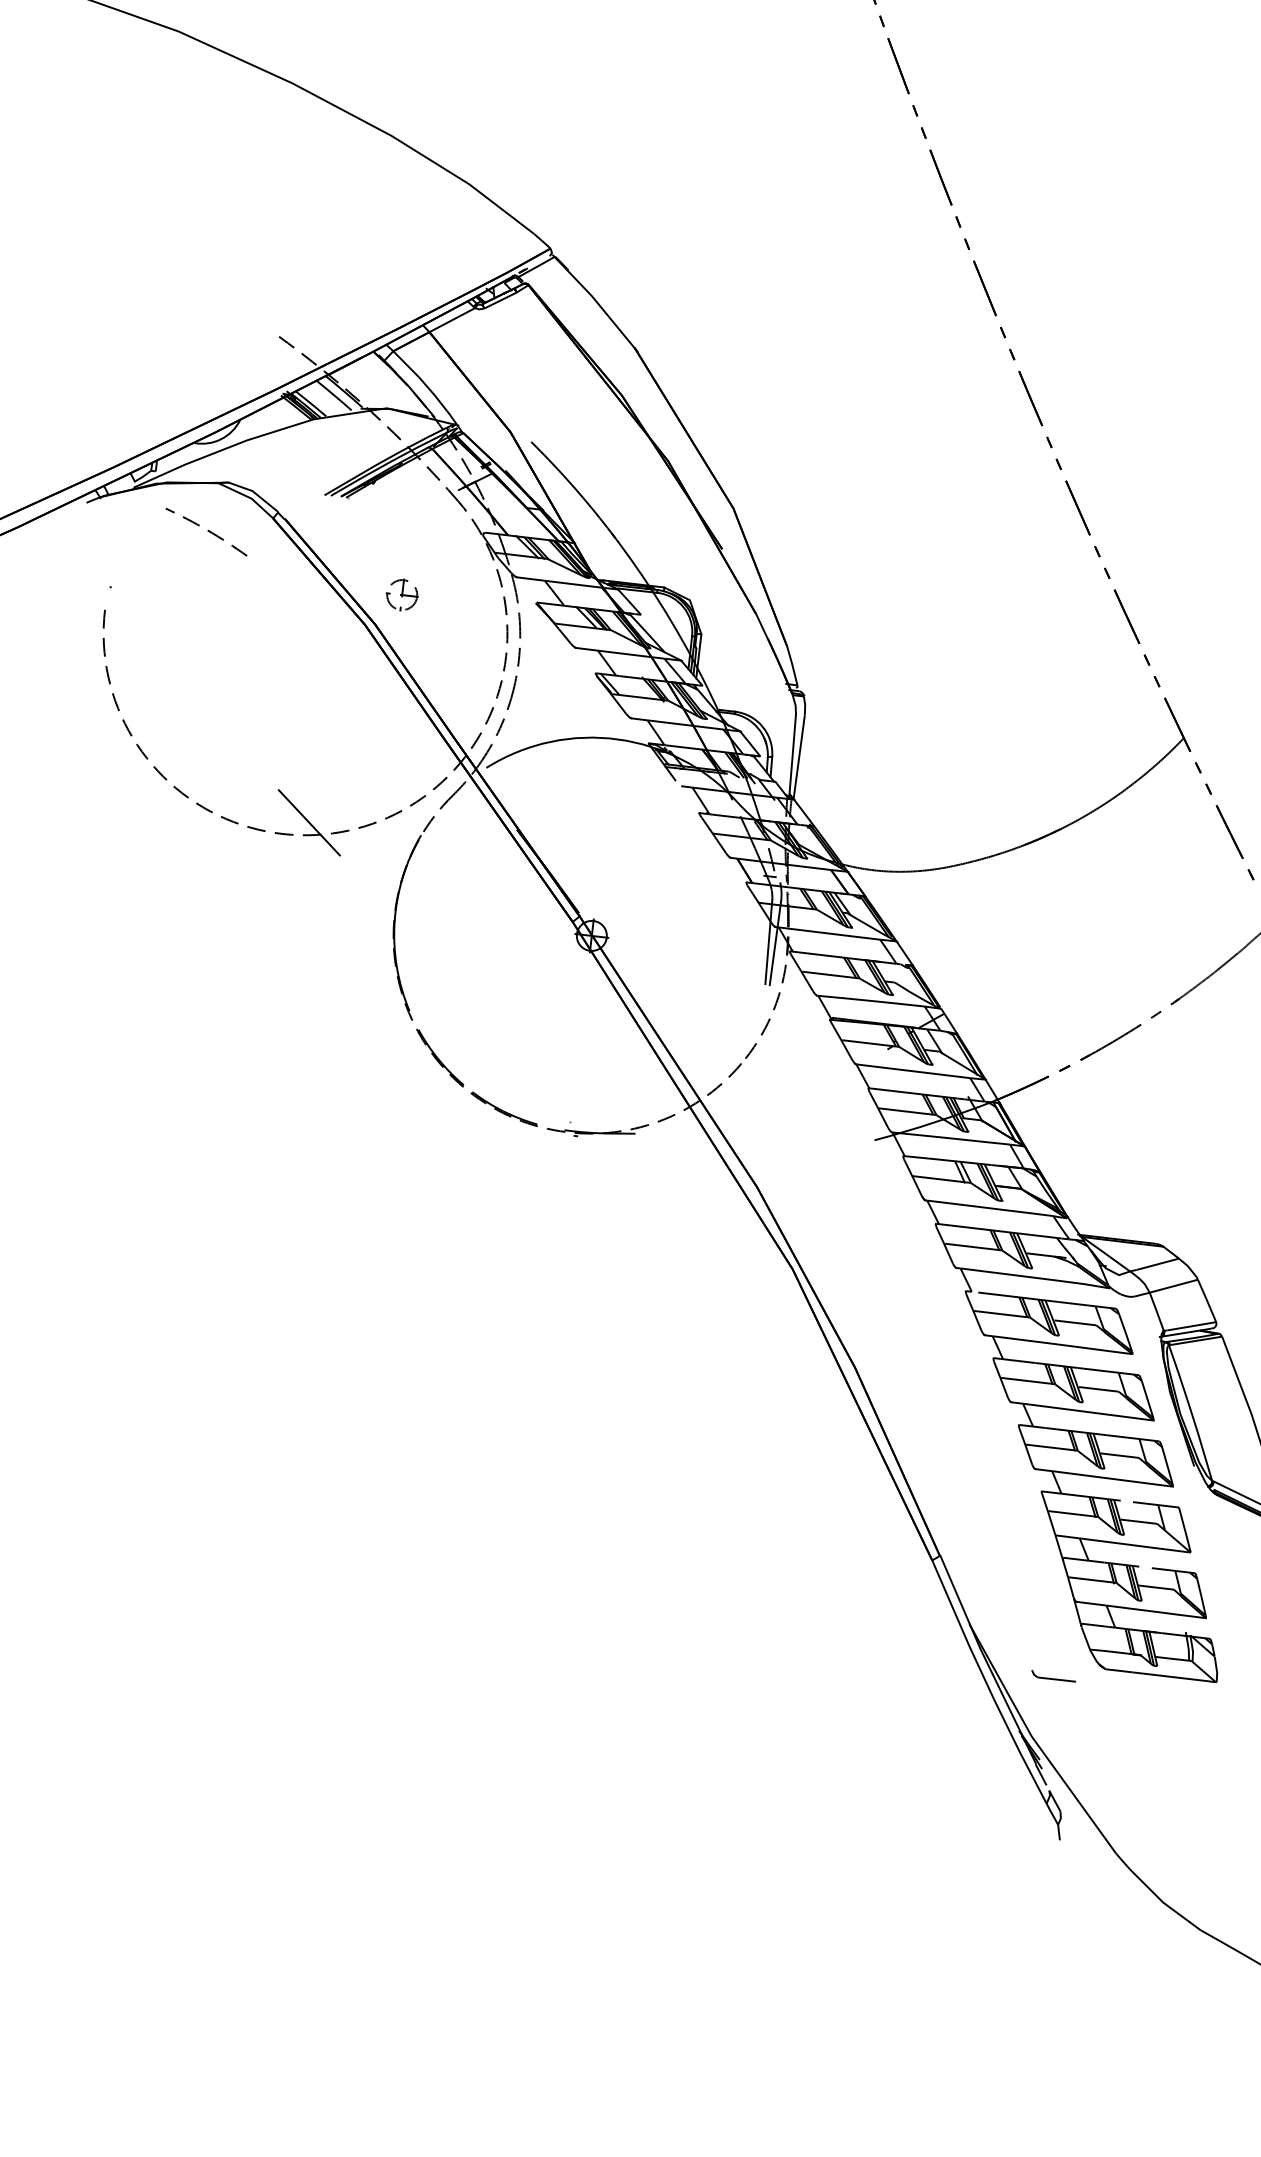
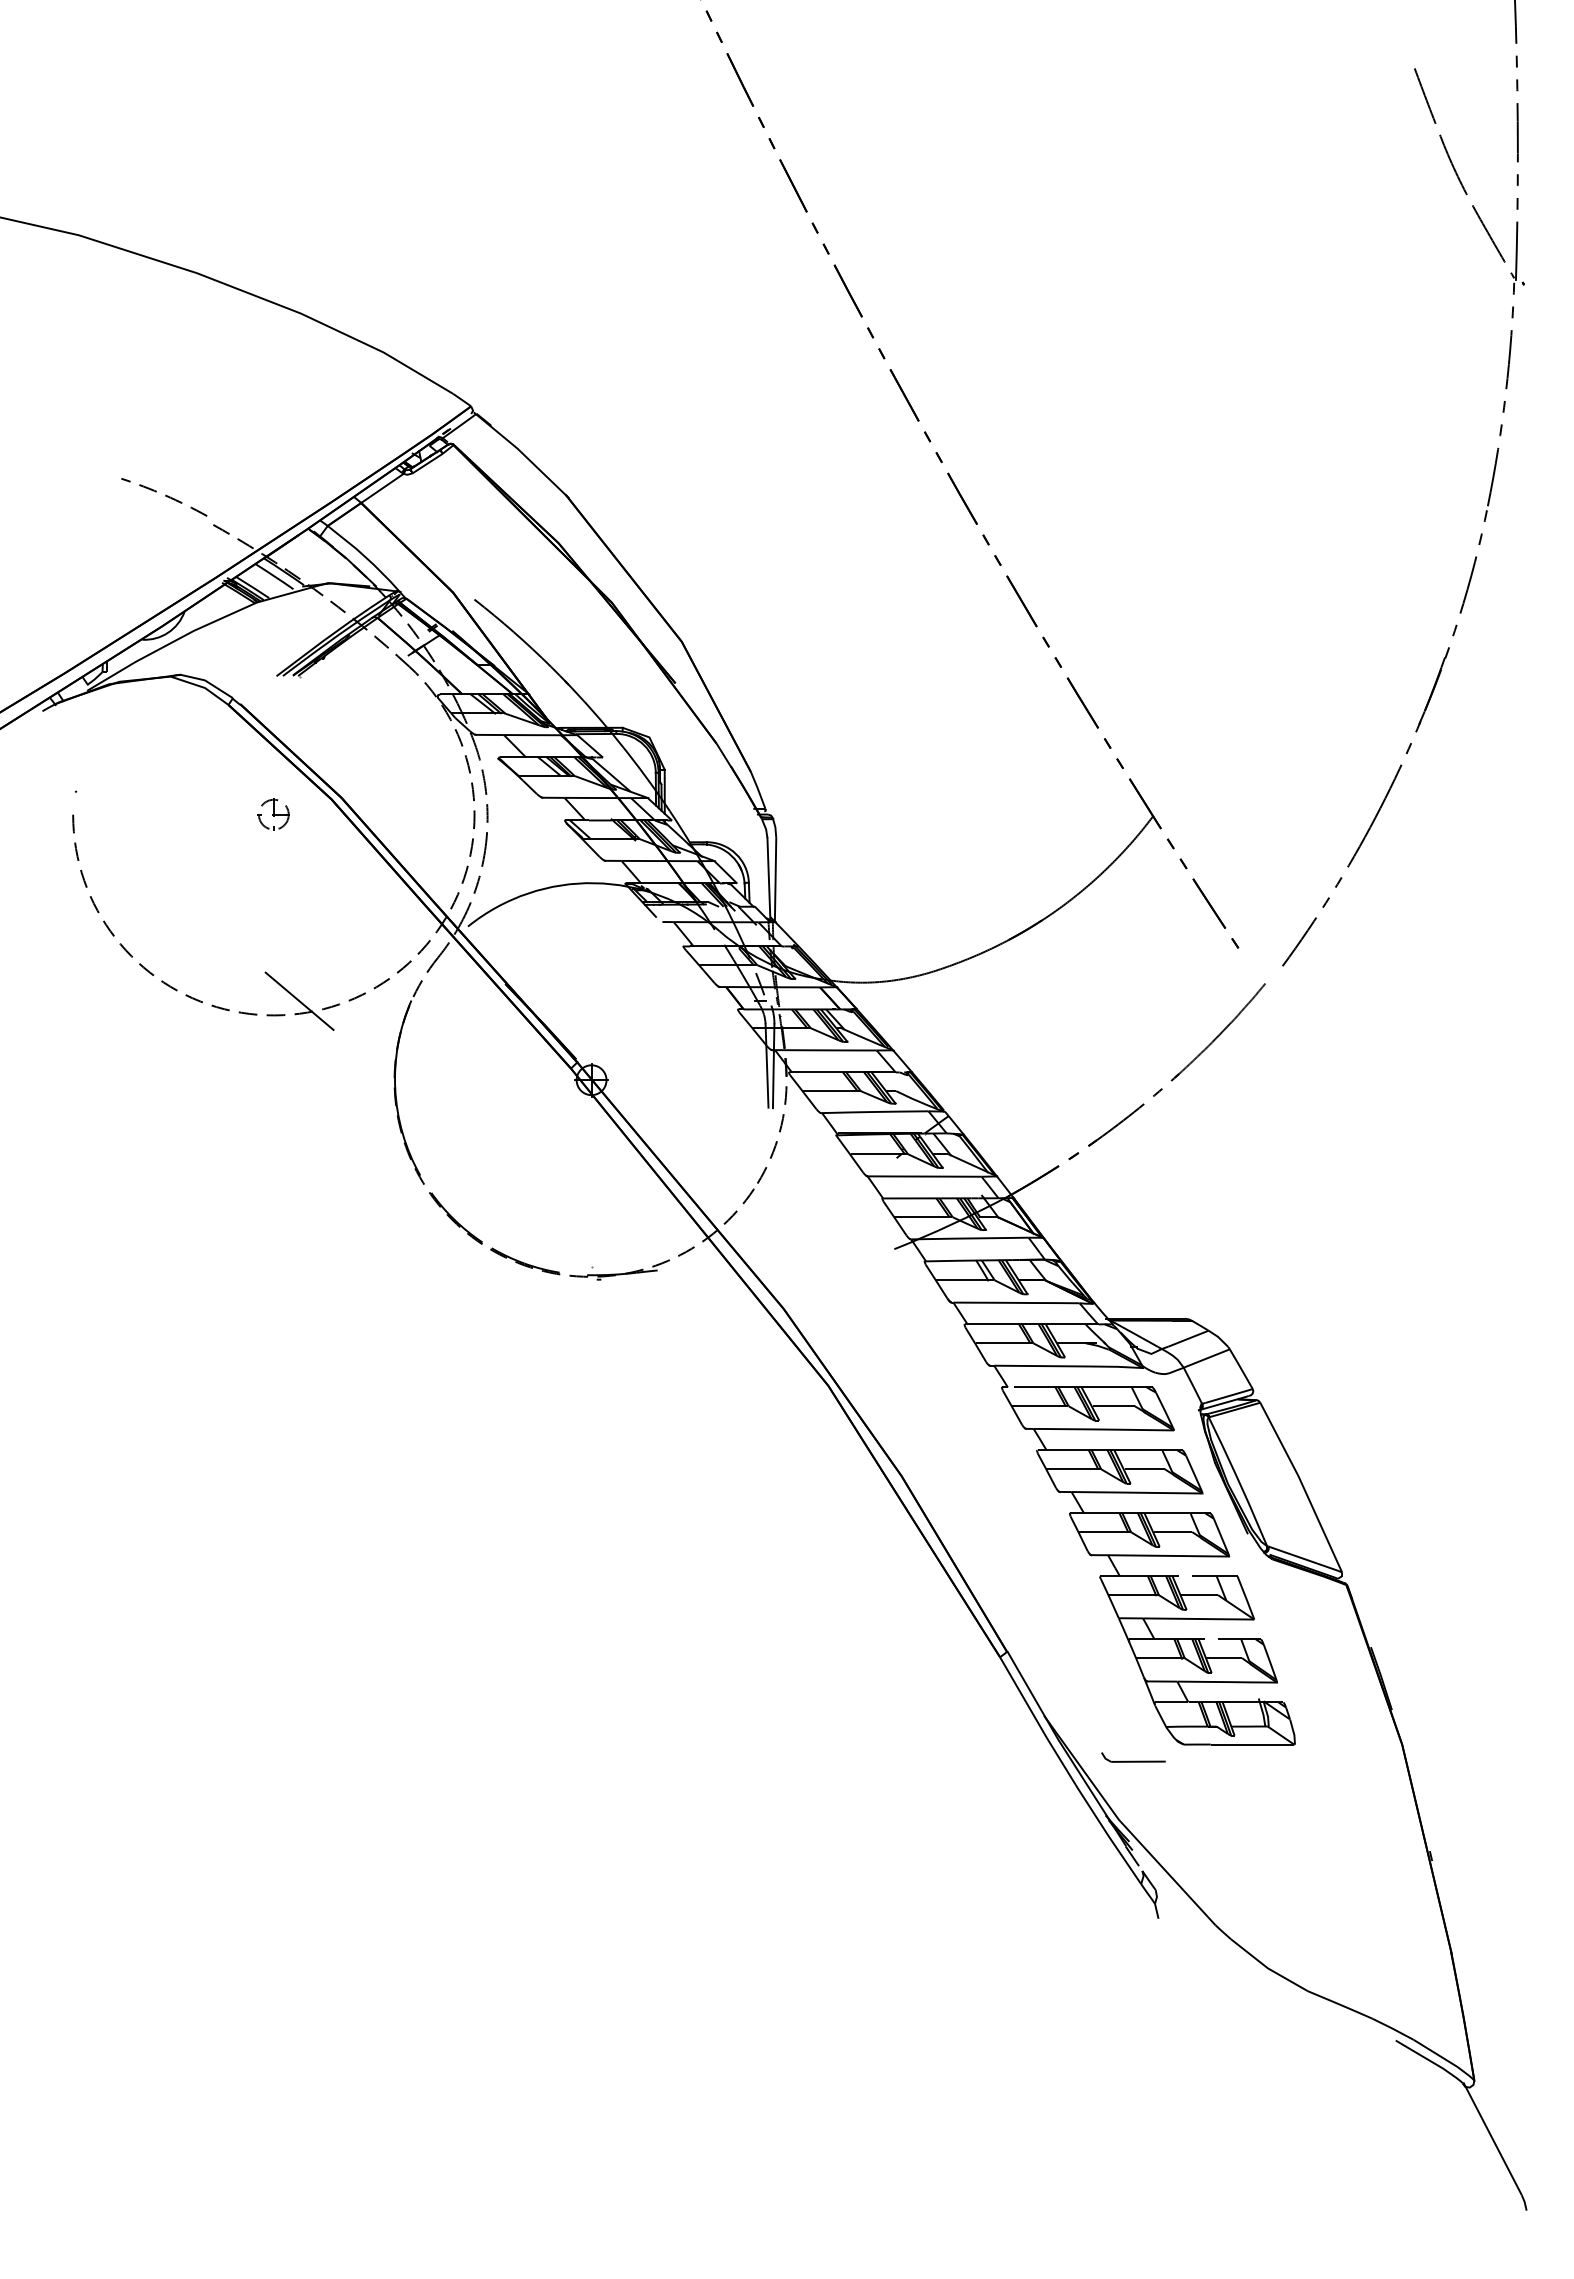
arc: (207, 531) -> (165, 496), moved
part: (401, 594) -> (273, 814), moved
part: (1053, 1676) -> (1133, 1757), size x1.43

